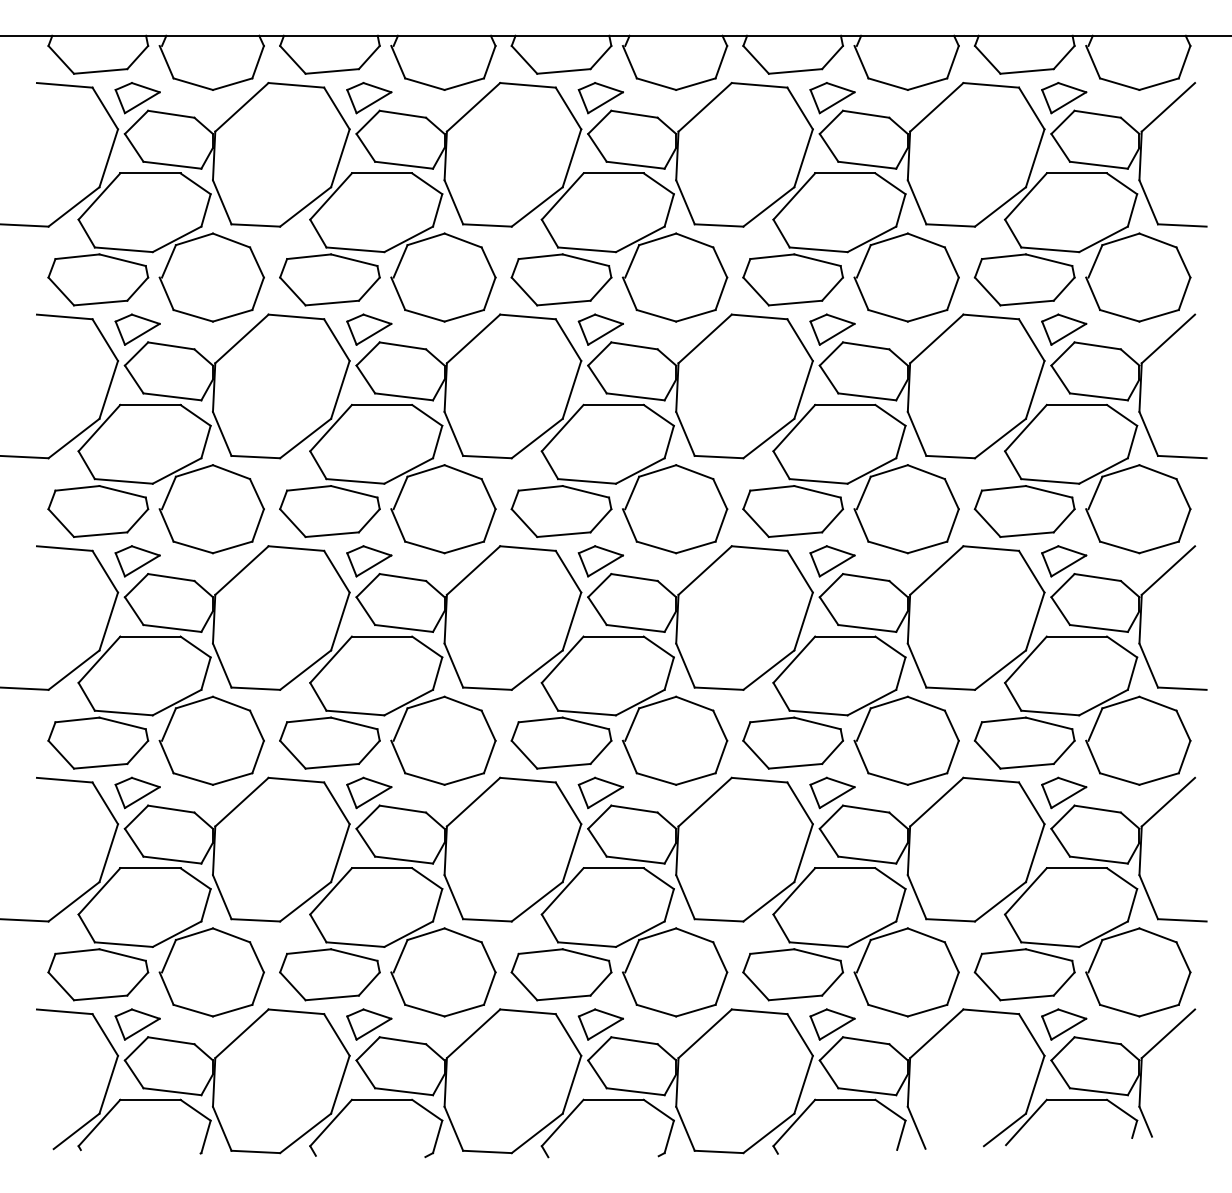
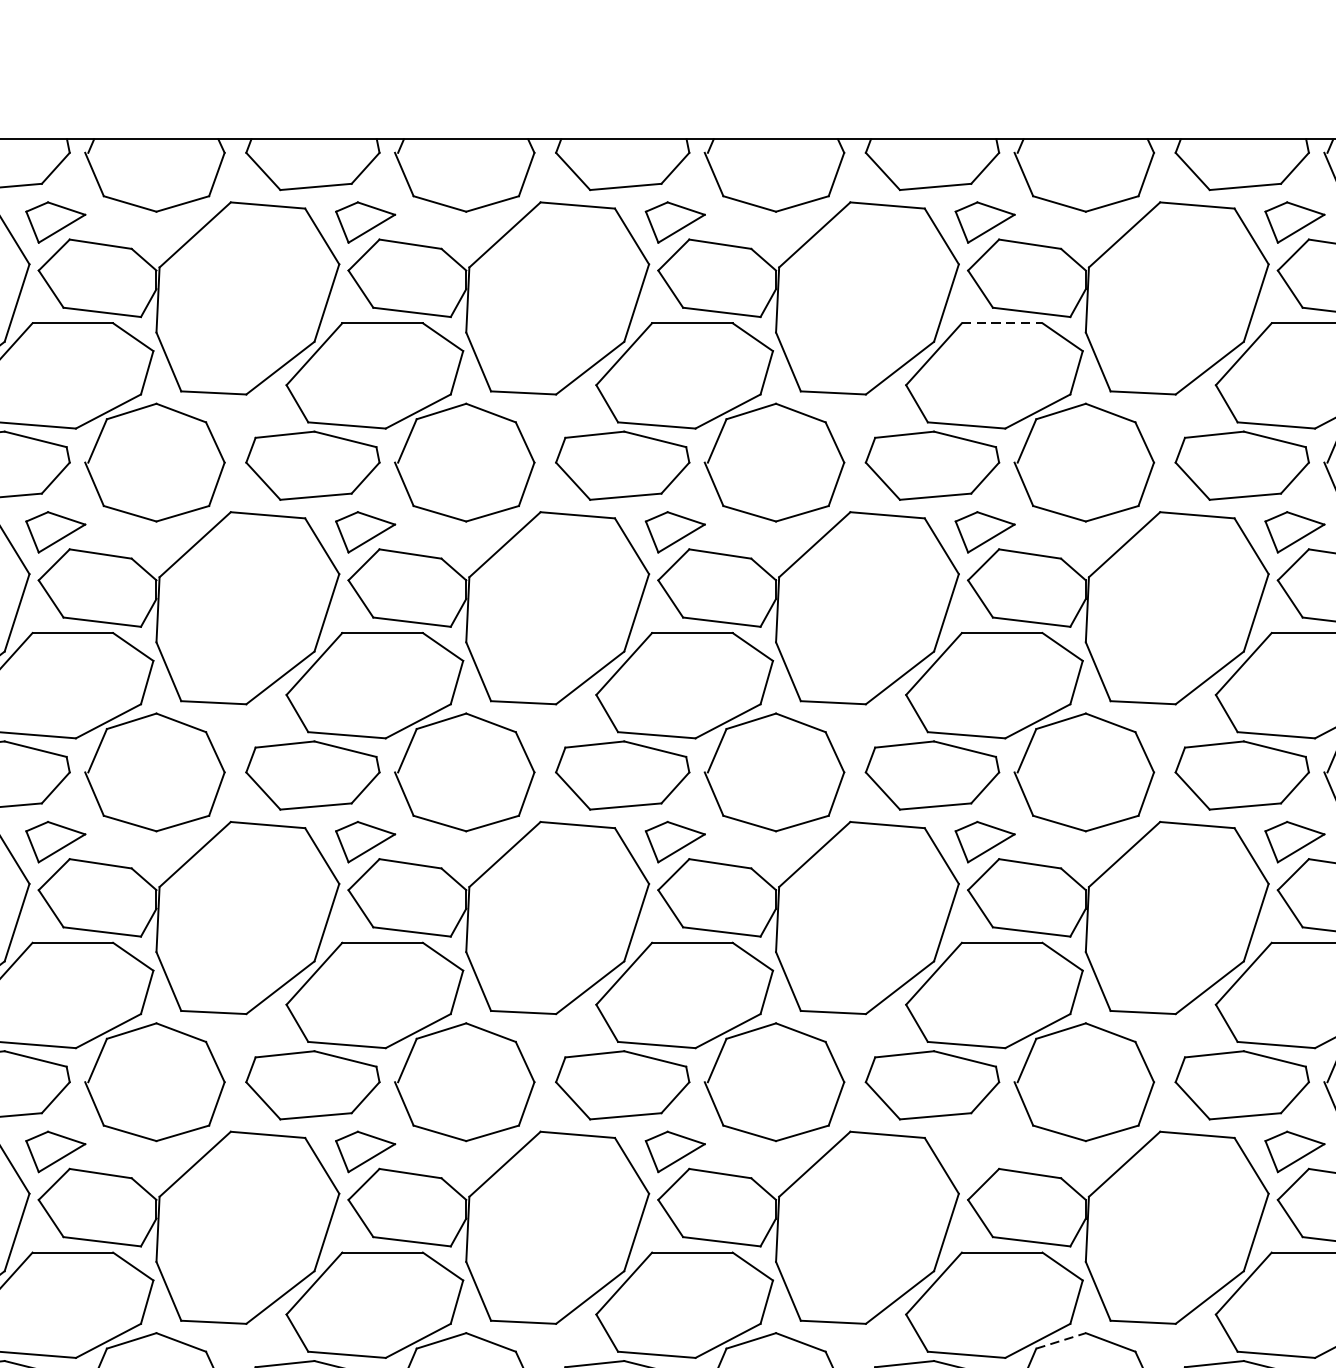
line: (845, 173) -> (1002, 323), solid -> dashed
part: (832, 792) -> (985, 1151), removed
line: (889, 934) -> (1061, 1341), solid -> dashed

